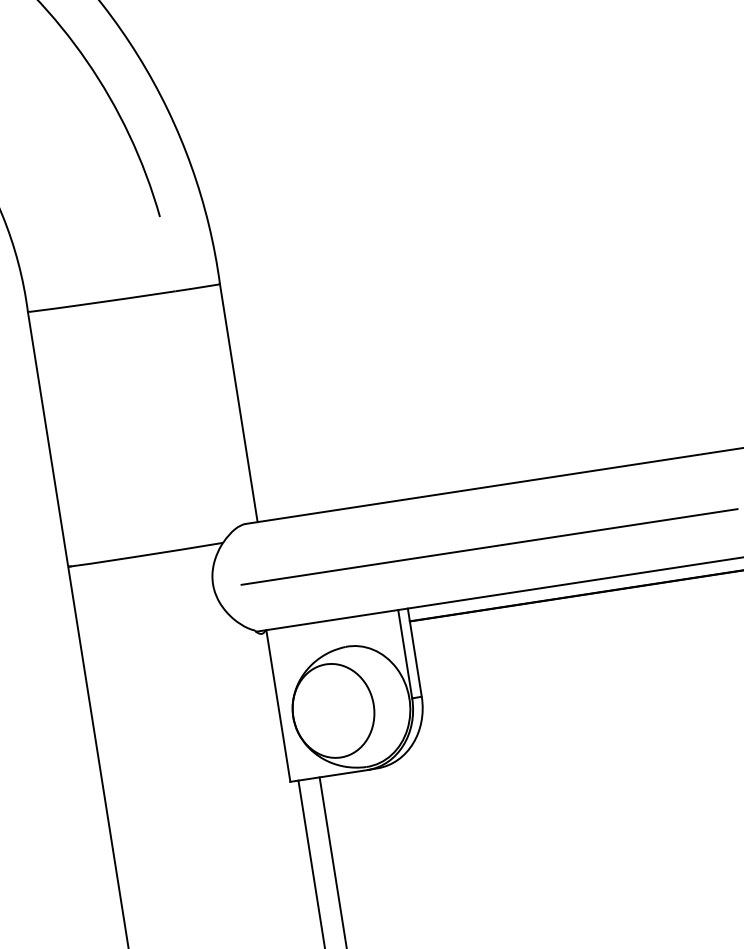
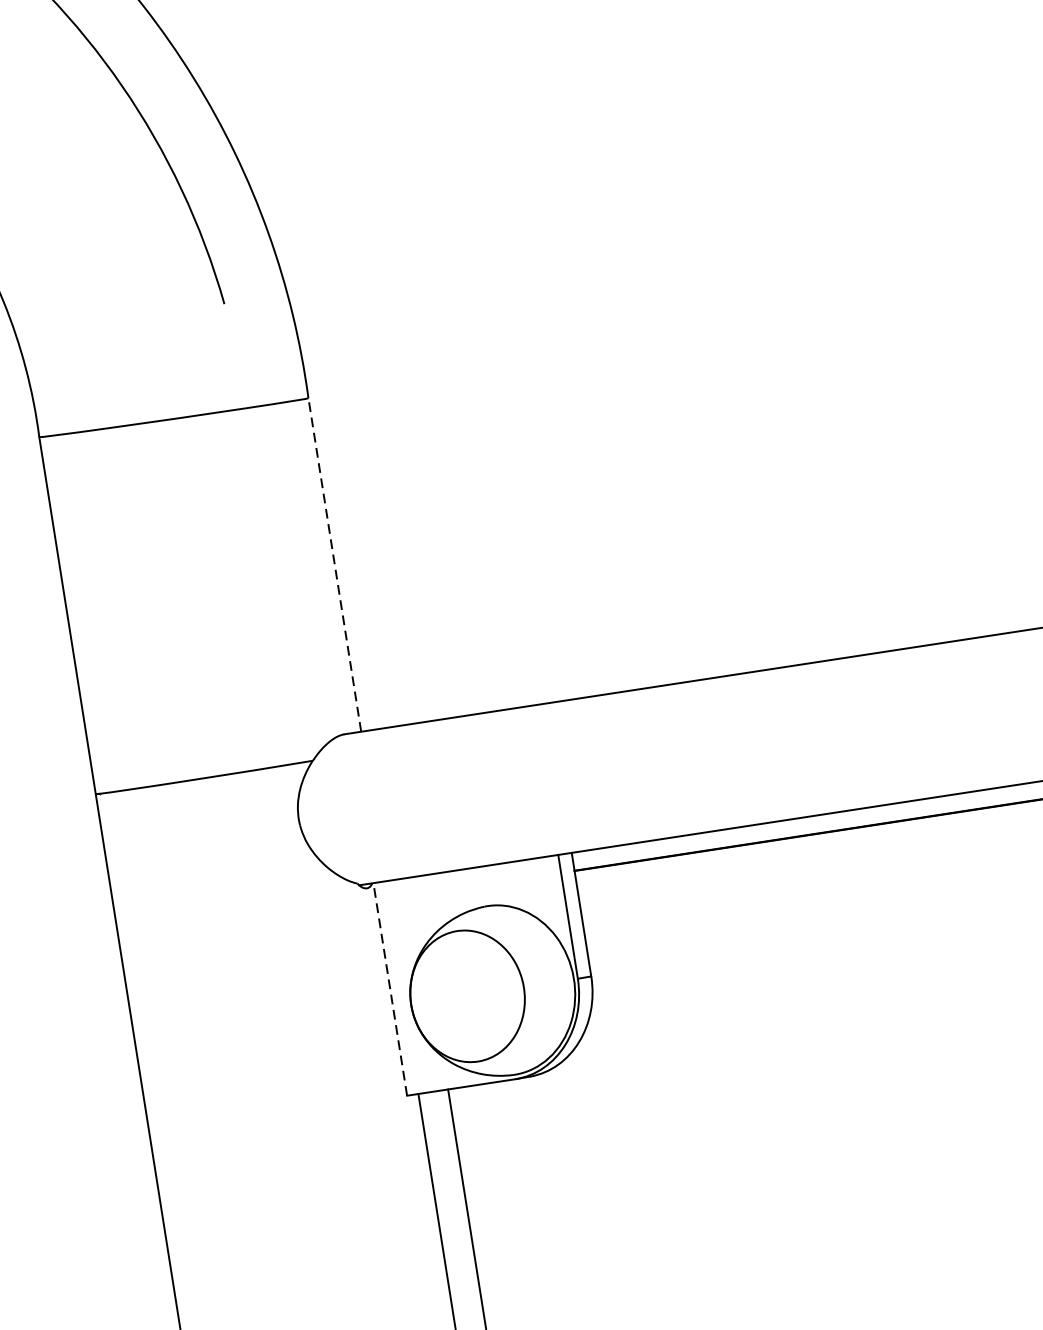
line: (238, 402) -> (334, 564), solid -> dashed
line: (489, 546) -> (686, 765), removed
line: (278, 706) -> (390, 990), solid -> dashed

